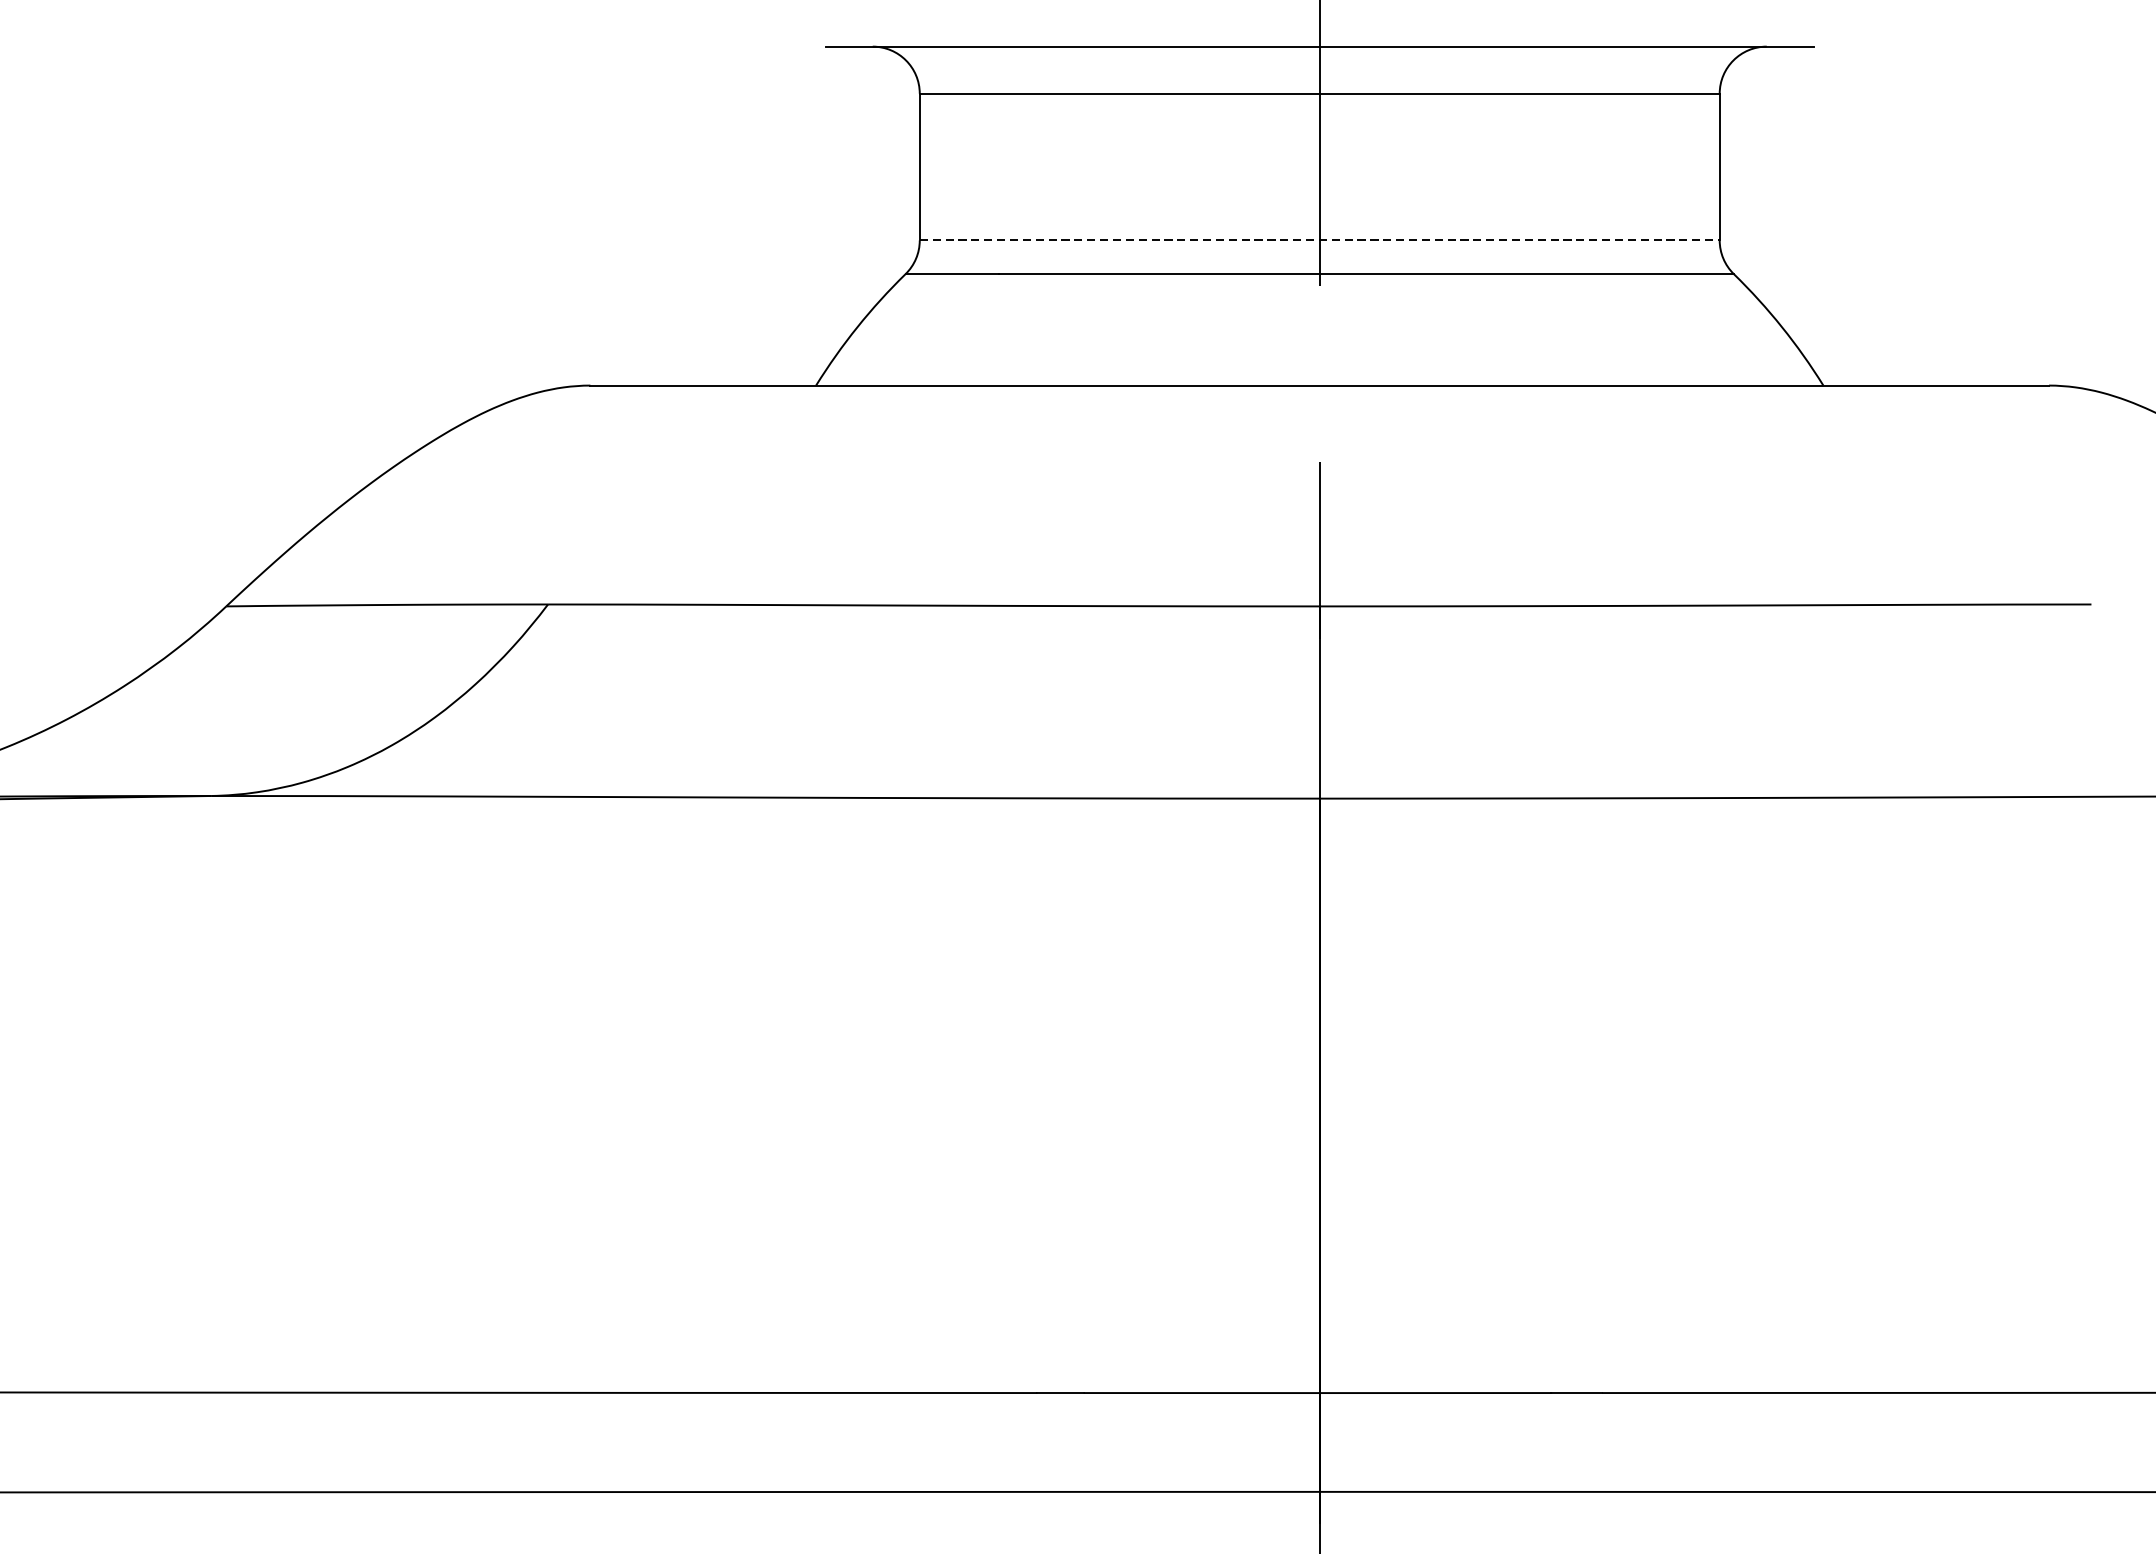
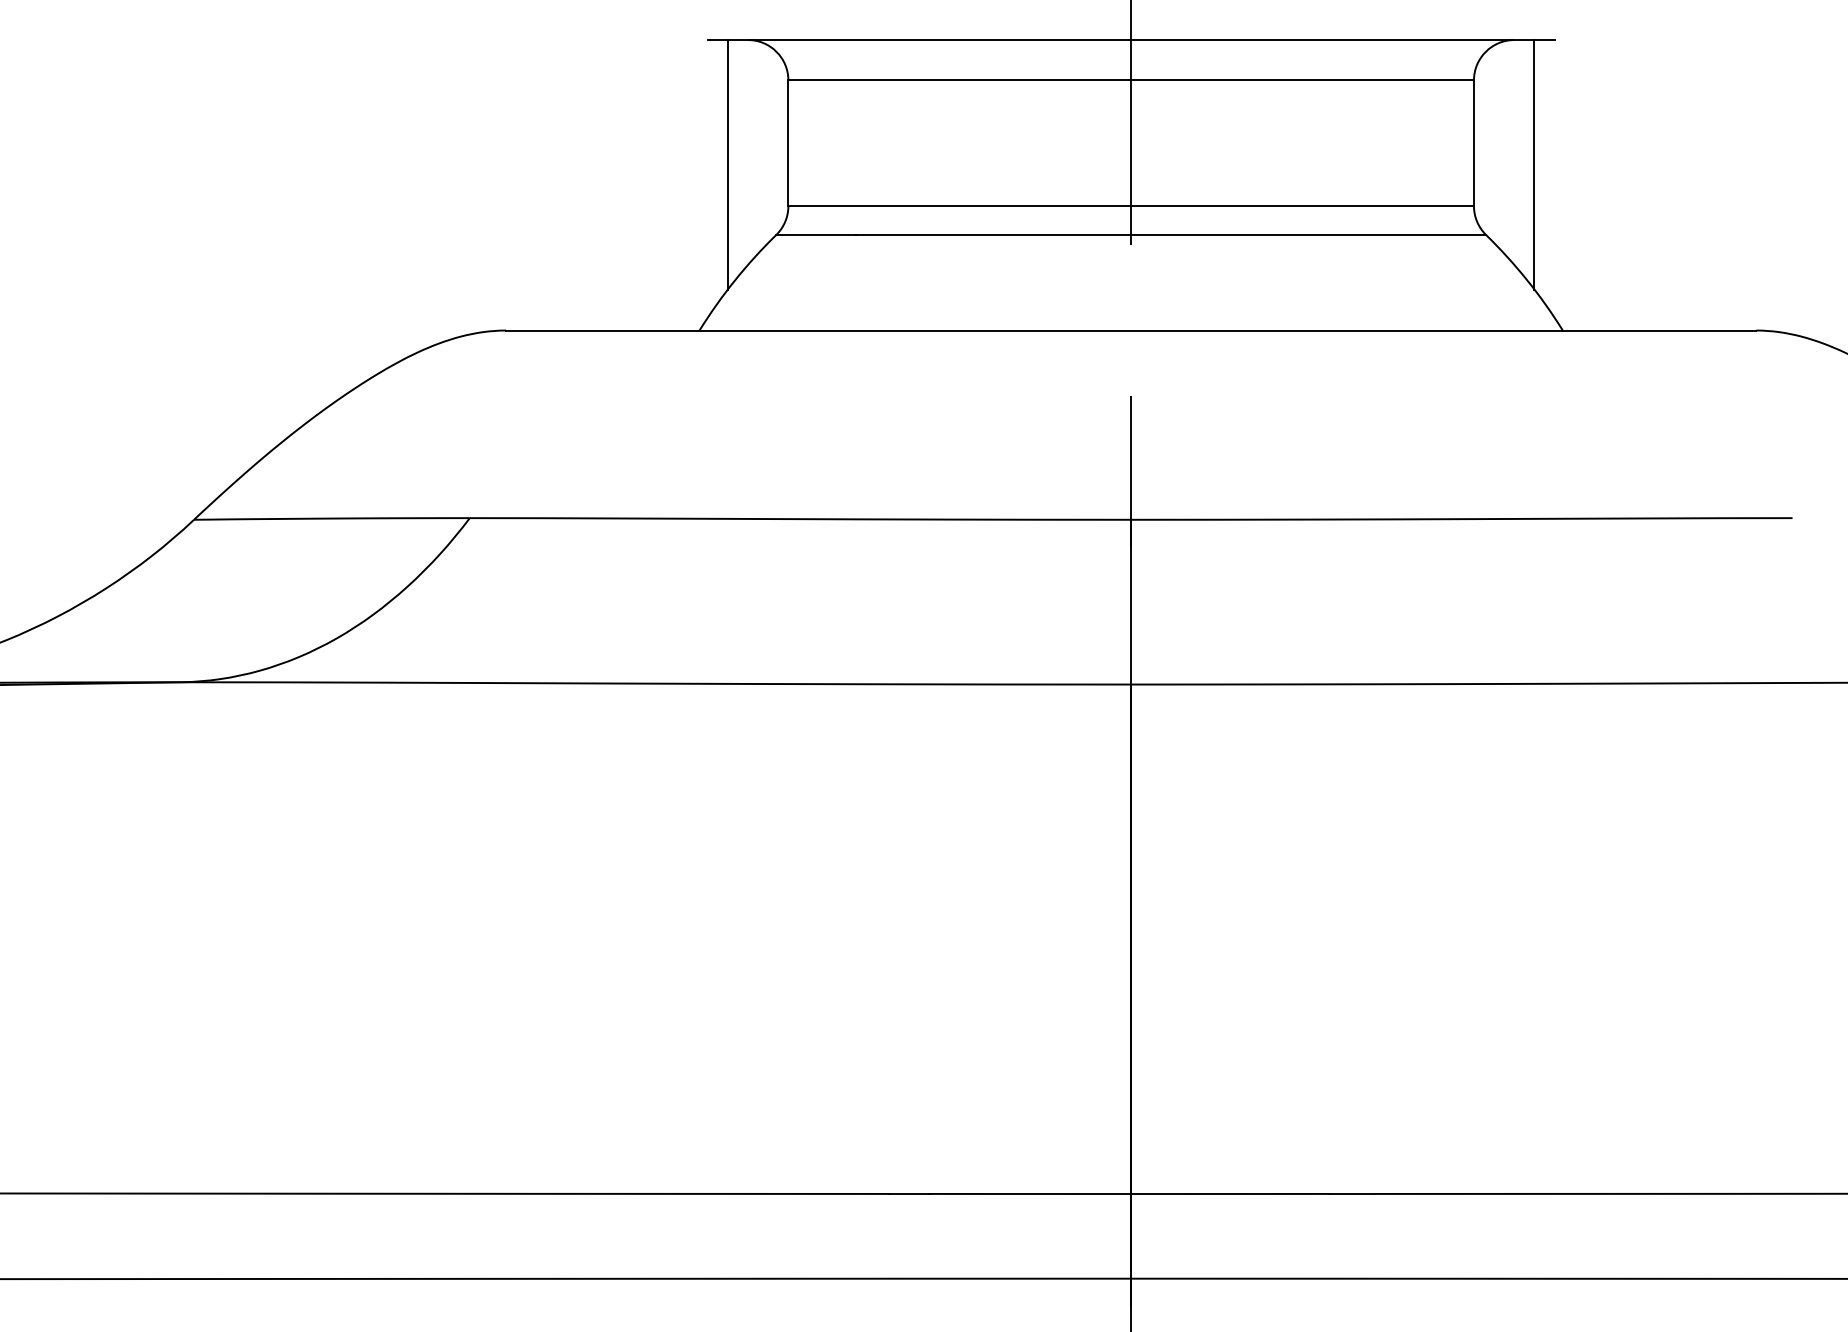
line: (848, 191) -> (727, 164), added
line: (1790, 191) -> (1534, 164), added
line: (1320, 240) -> (1131, 206), dashed -> solid

